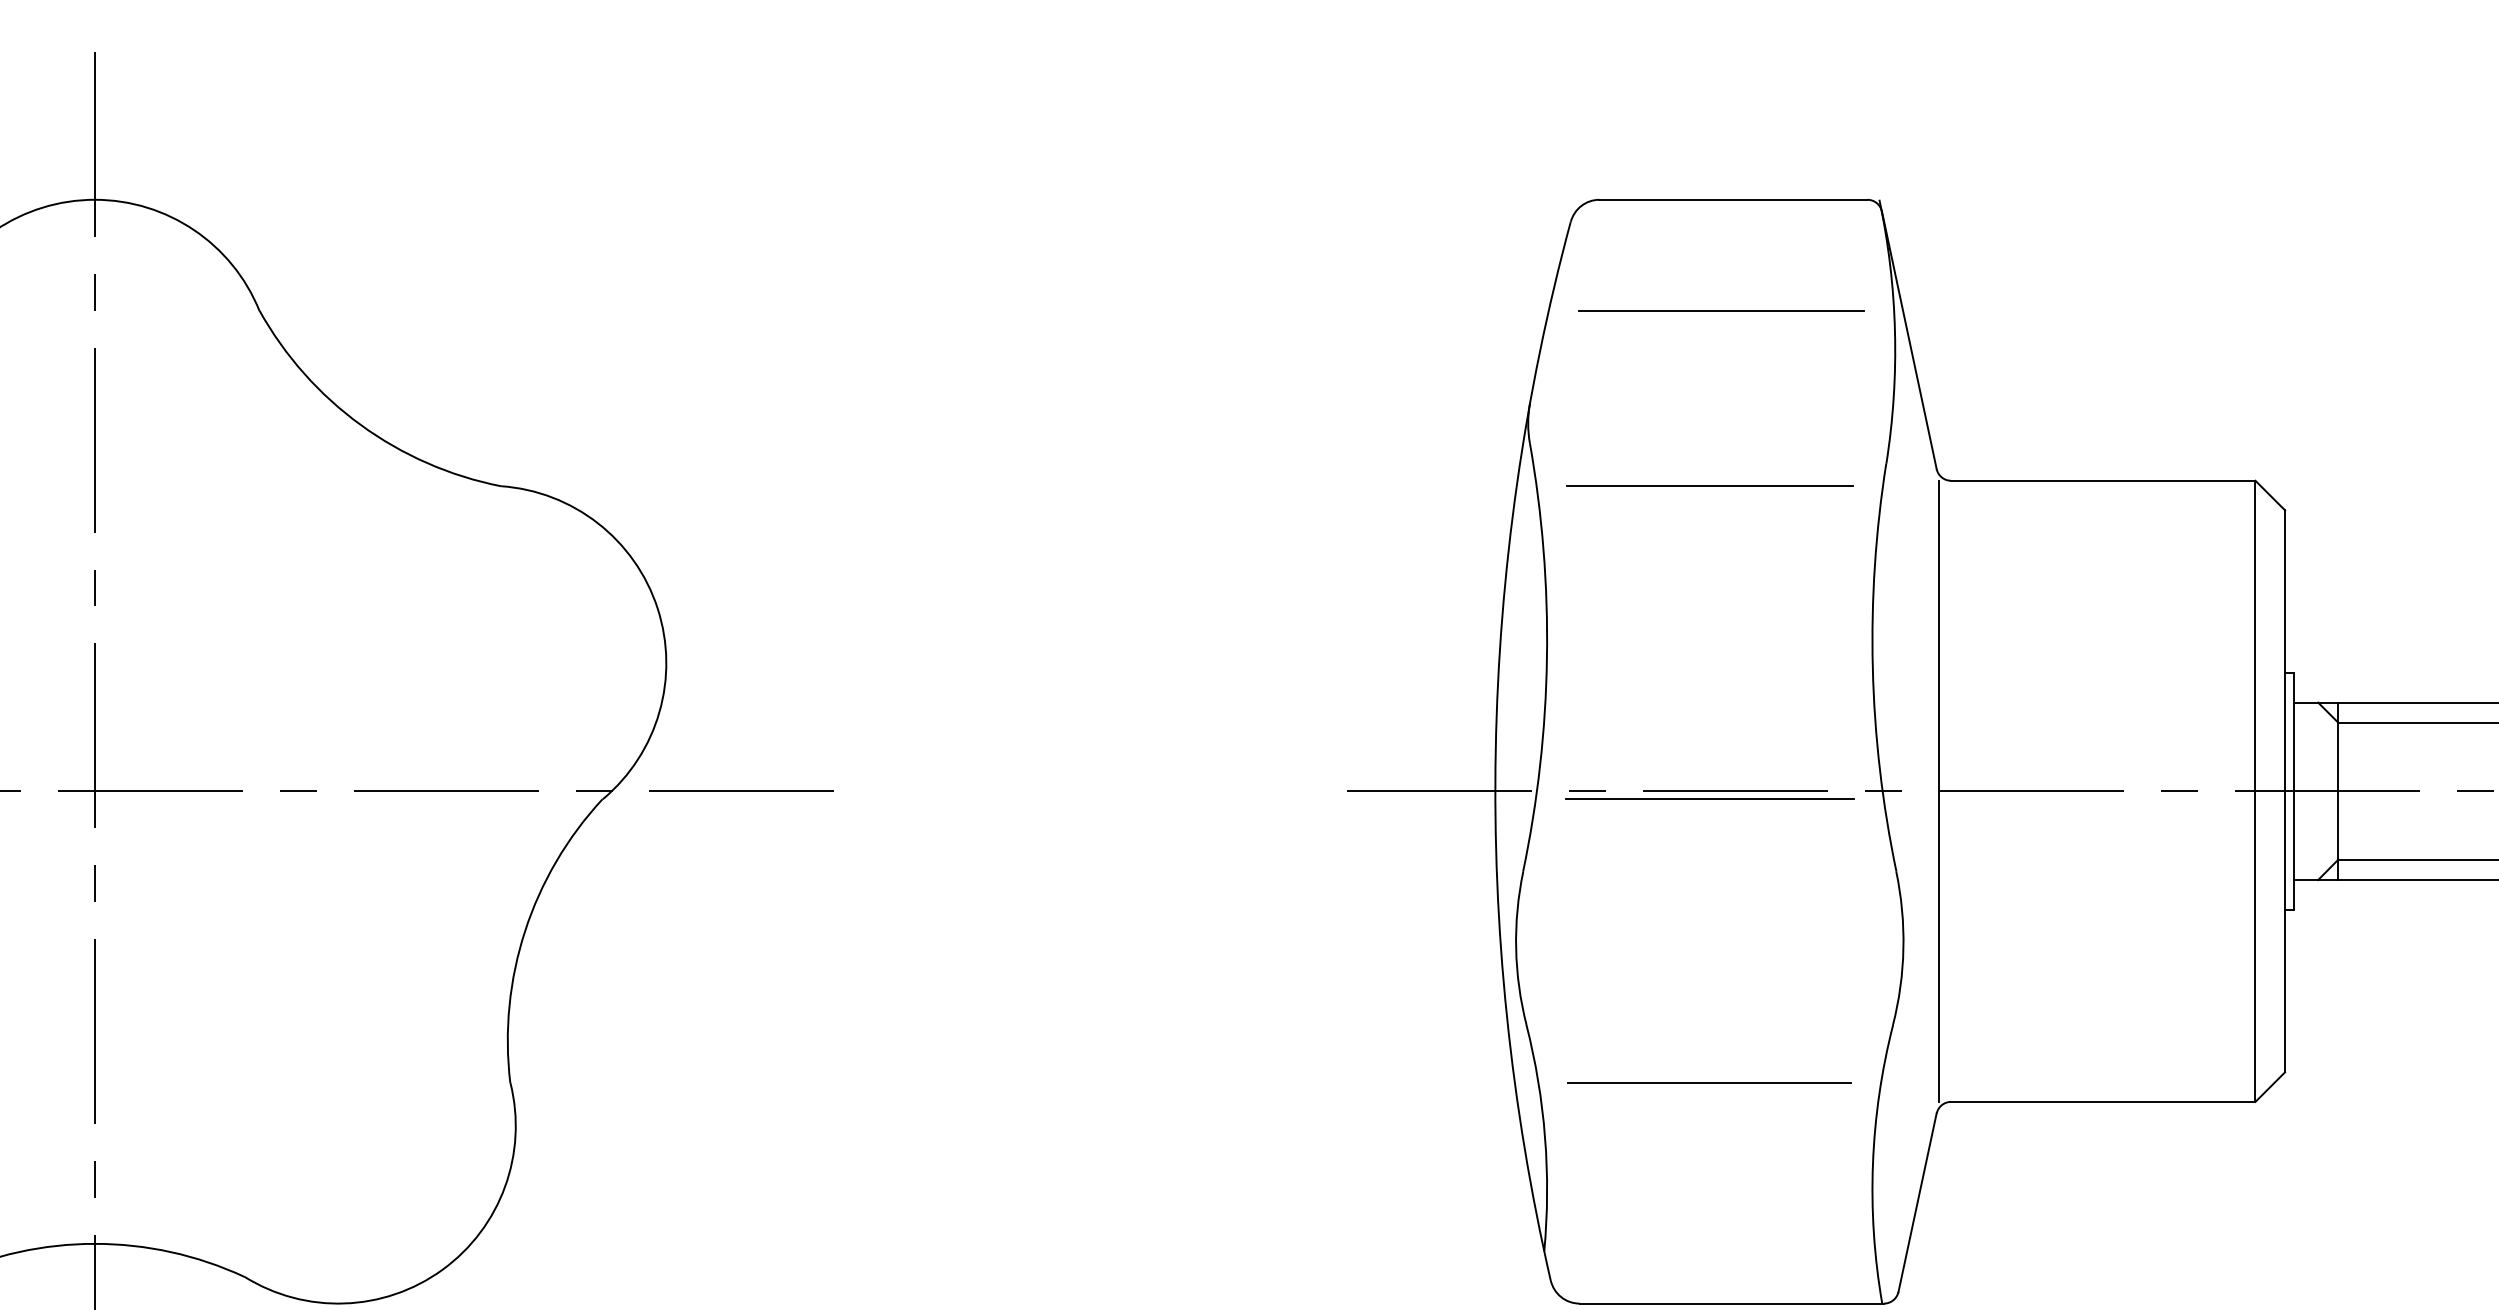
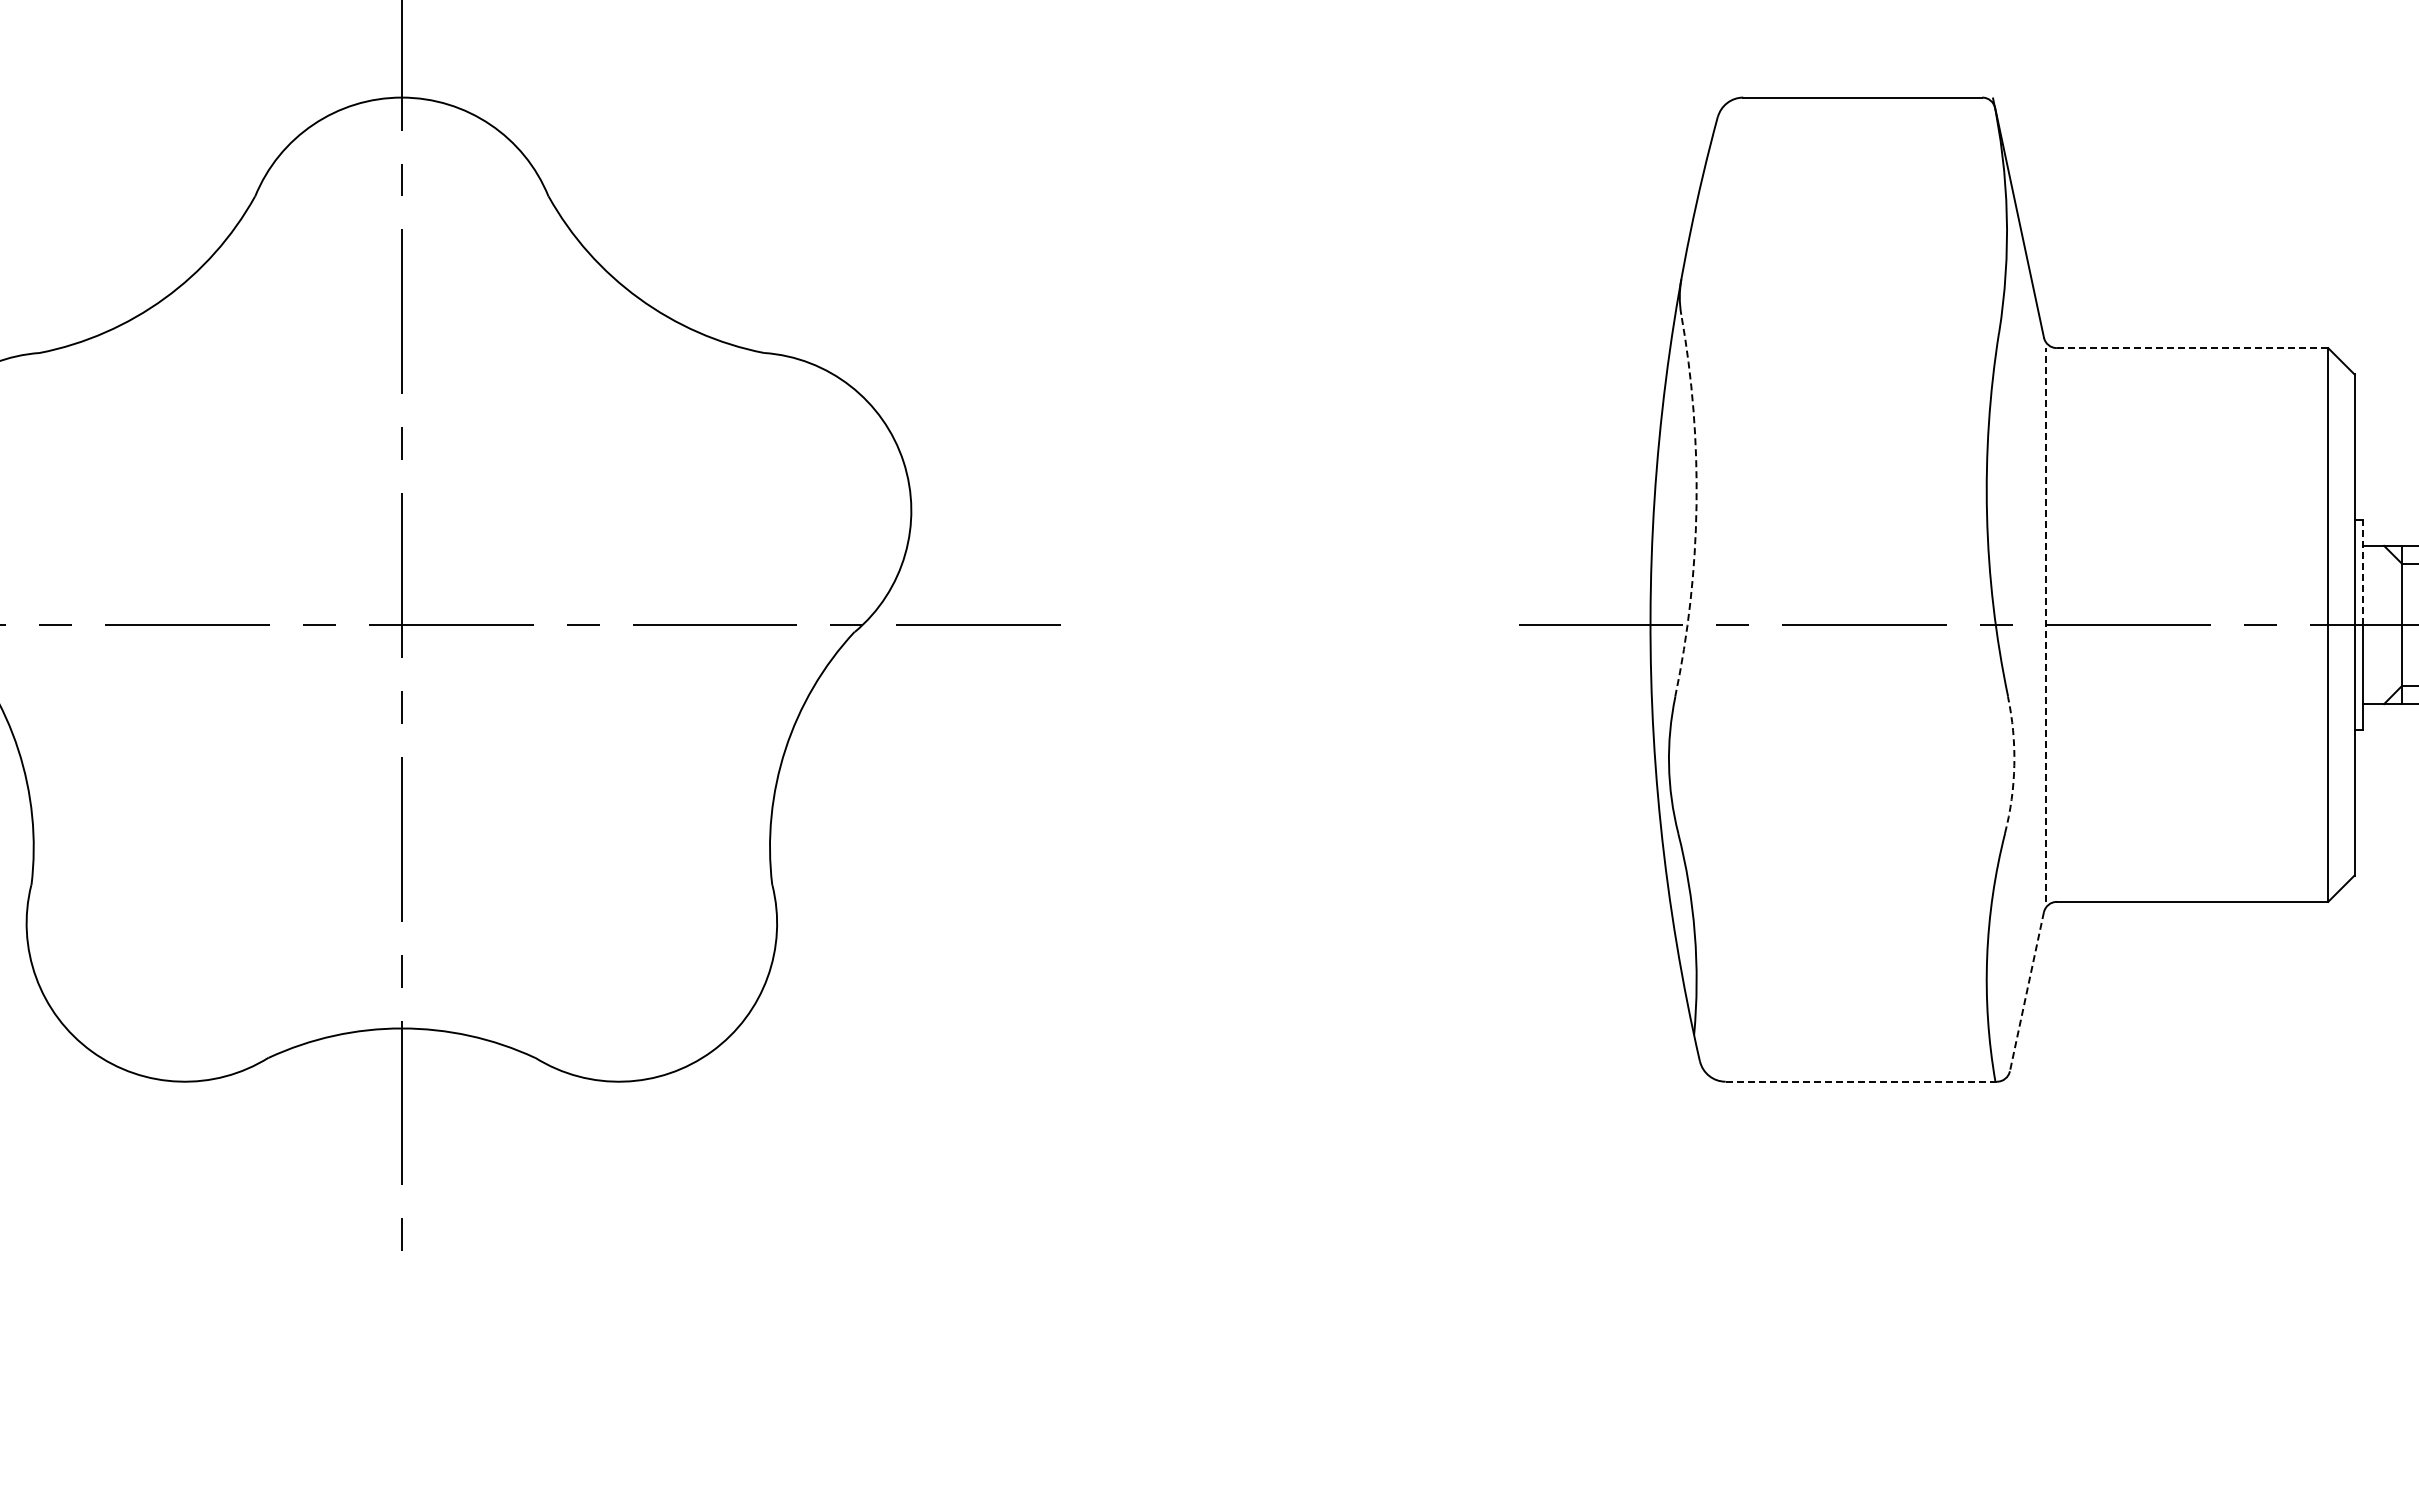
line: (1721, 309) -> (1852, 195), removed
line: (2103, 481) -> (2192, 348), solid -> dashed
line: (1709, 485) -> (1841, 352), removed
arc: (1546, 657) -> (1696, 505), solid -> dashed
line: (2293, 732) -> (2362, 572), solid -> dashed
line: (1939, 791) -> (2046, 625), solid -> dashed
line: (1709, 799) -> (1841, 632), removed
arc: (1903, 948) -> (2014, 765), solid -> dashed
line: (1709, 1083) -> (1841, 885), removed
line: (1917, 1203) -> (2026, 992), solid -> dashed
line: (1732, 1303) -> (1861, 1081), solid -> dashed

